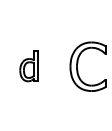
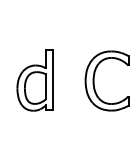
part: (28, 66) -> (34, 80), size x1.67

